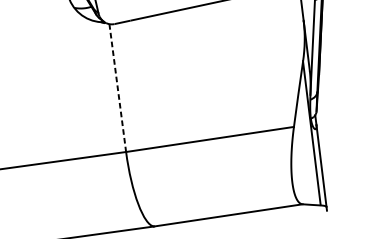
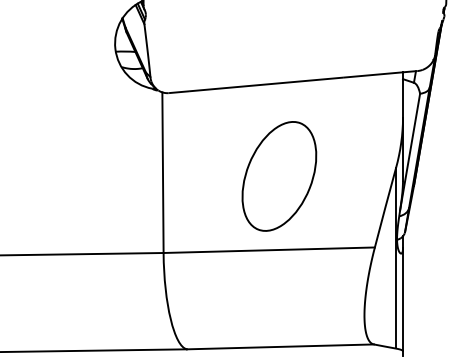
part: (211, 79) -> (279, 176), added
line: (117, 88) -> (162, 173), dashed -> solid

